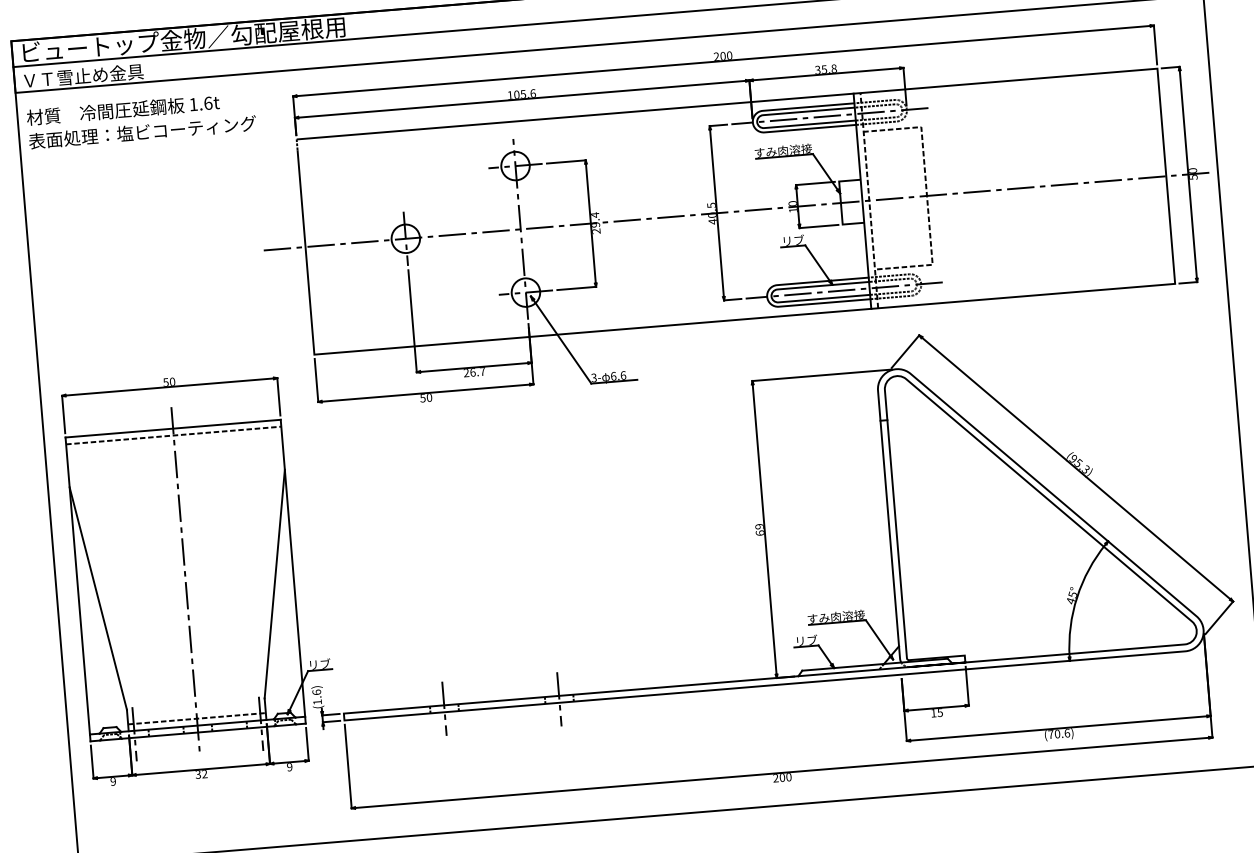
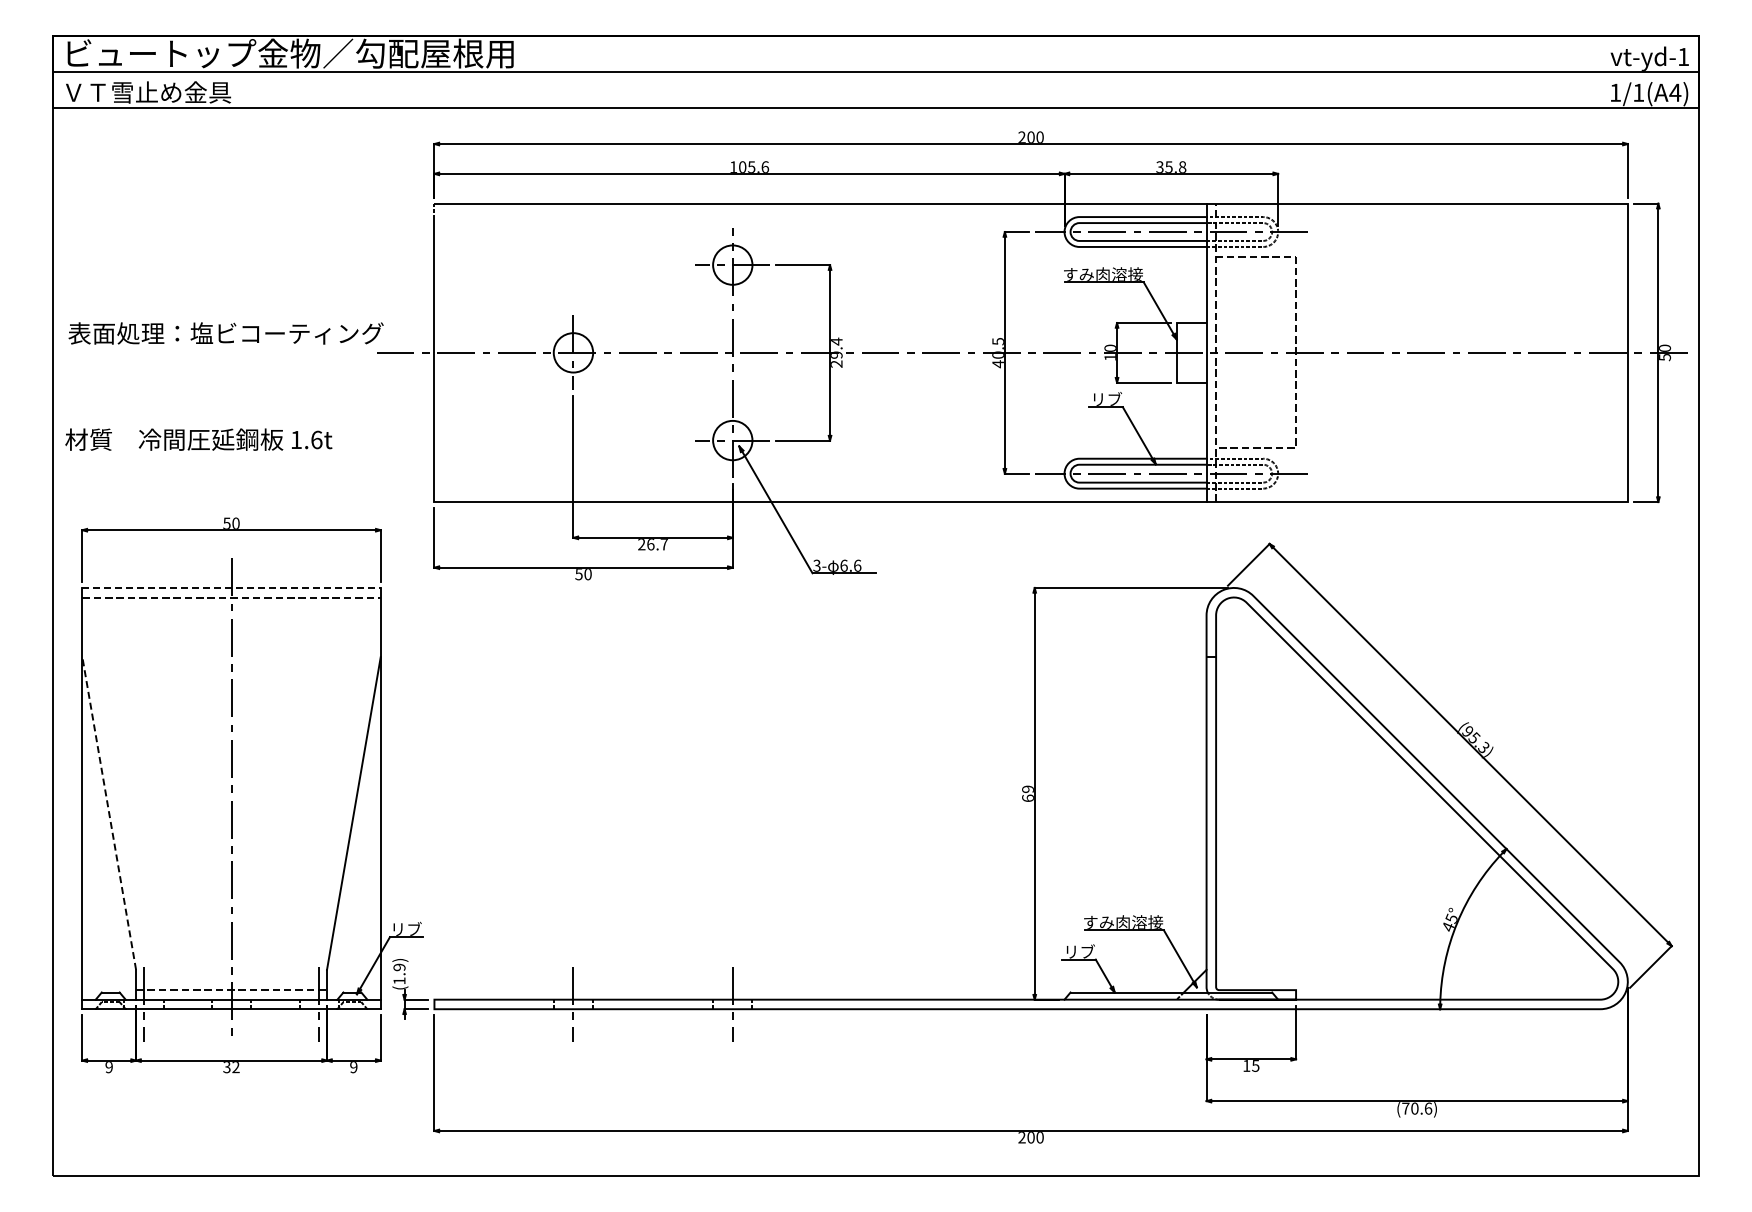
text: (122, 110) -> (198, 439), moved
text: (142, 132) -> (225, 333), moved
line: (173, 428) -> (232, 587), solid -> dashed
line: (98, 598) -> (109, 813), solid -> dashed
text: (316, 692) -> (399, 967), (1.6) -> (1.9)

